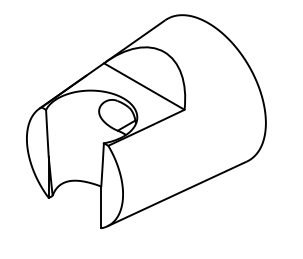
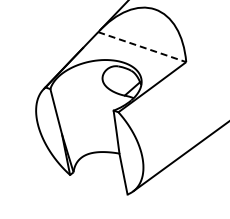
line: (144, 86) -> (142, 47), solid -> dashed

